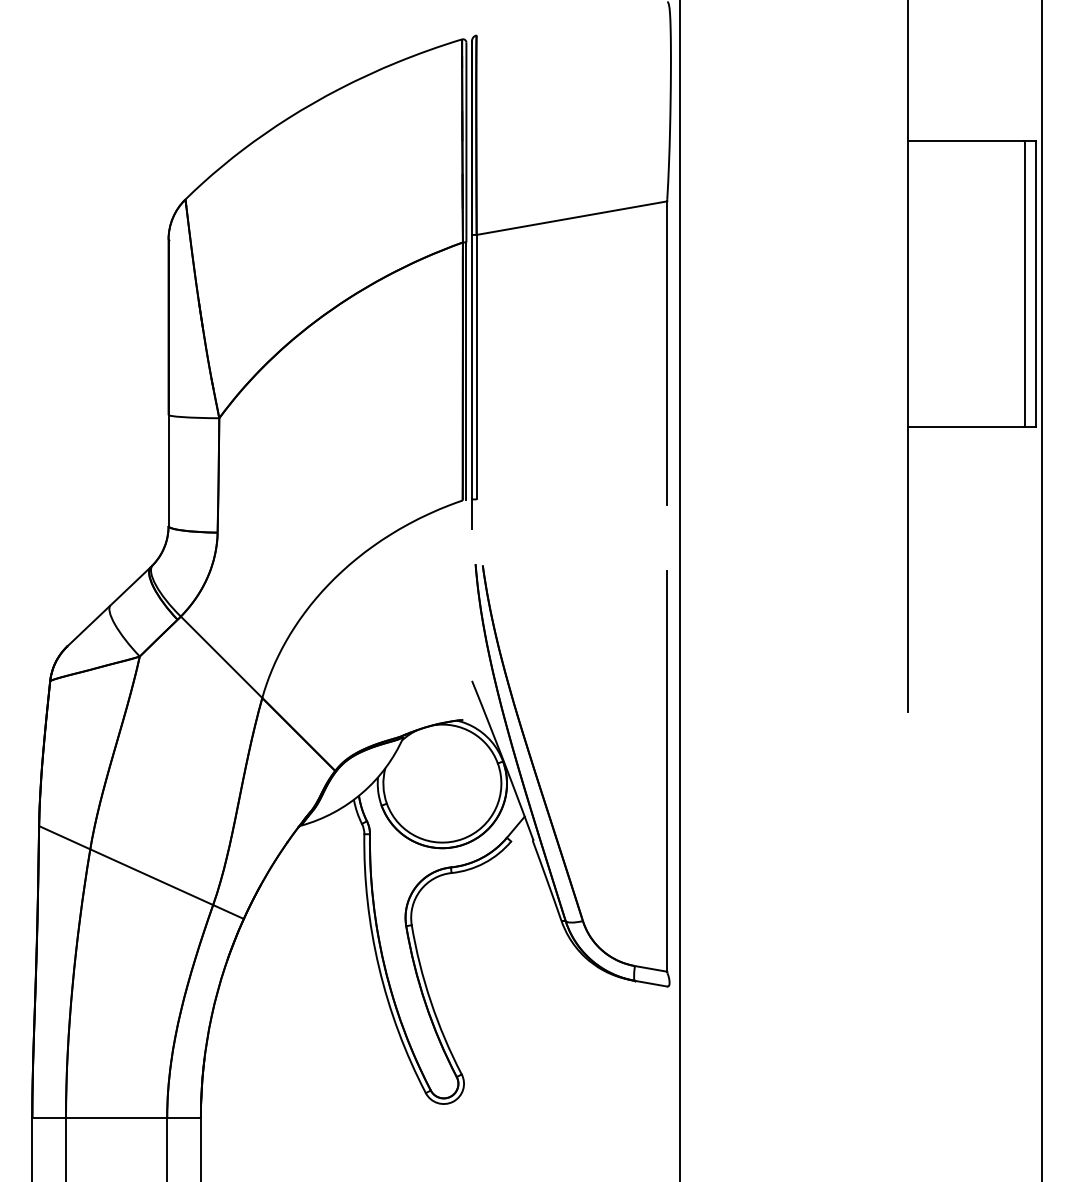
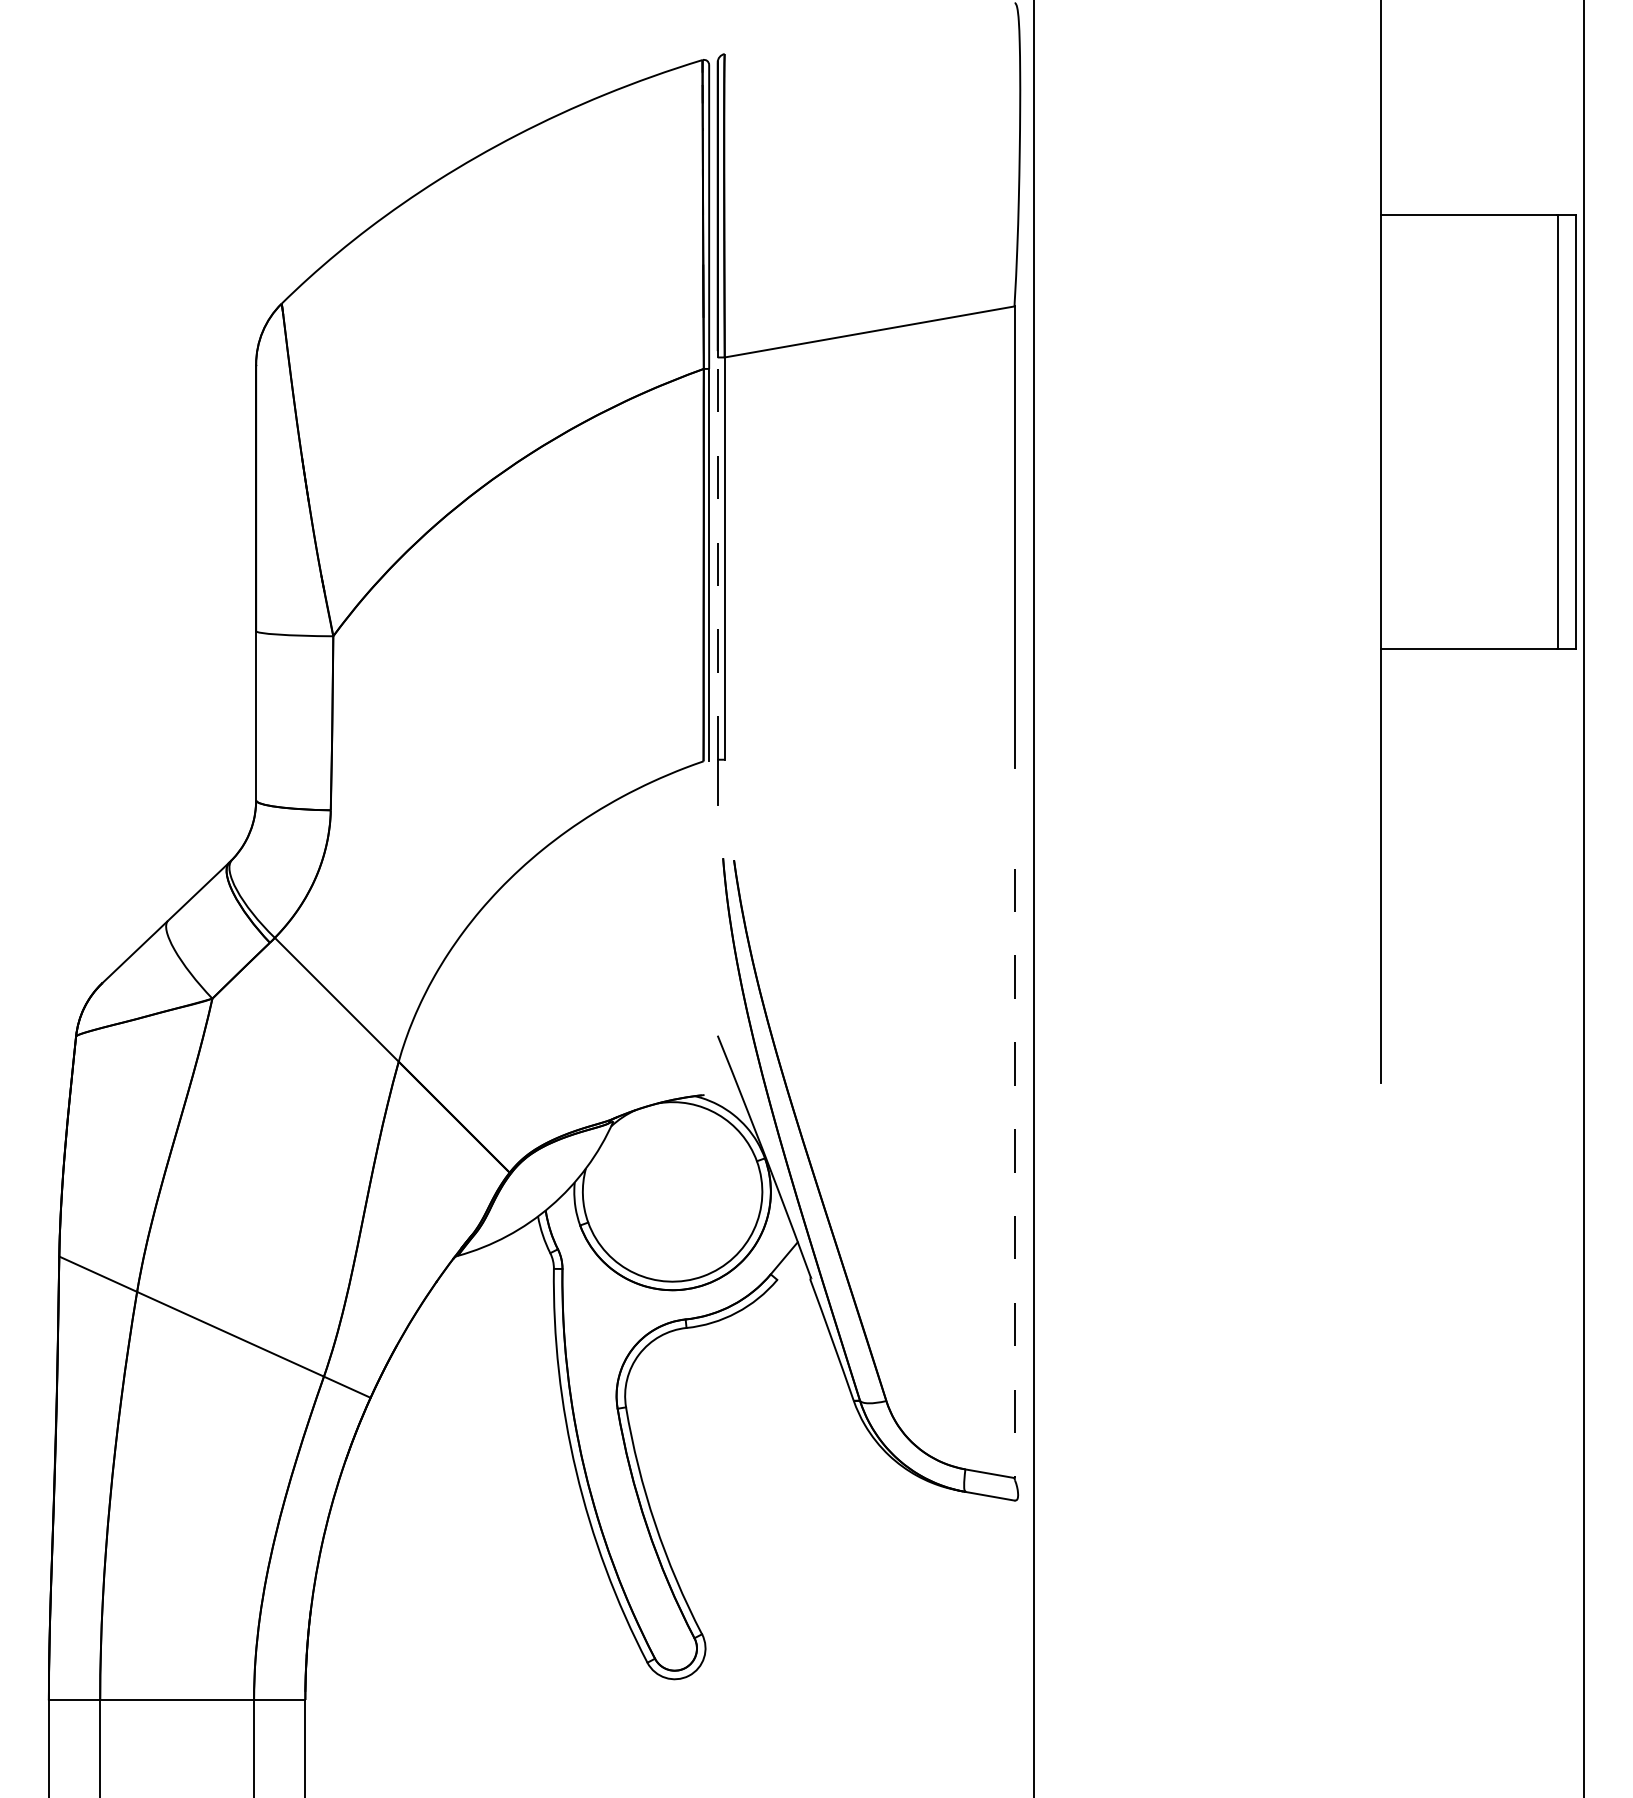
line: (472, 366) -> (718, 557), solid -> dashed
line: (667, 771) -> (1014, 1173), solid -> dashed

